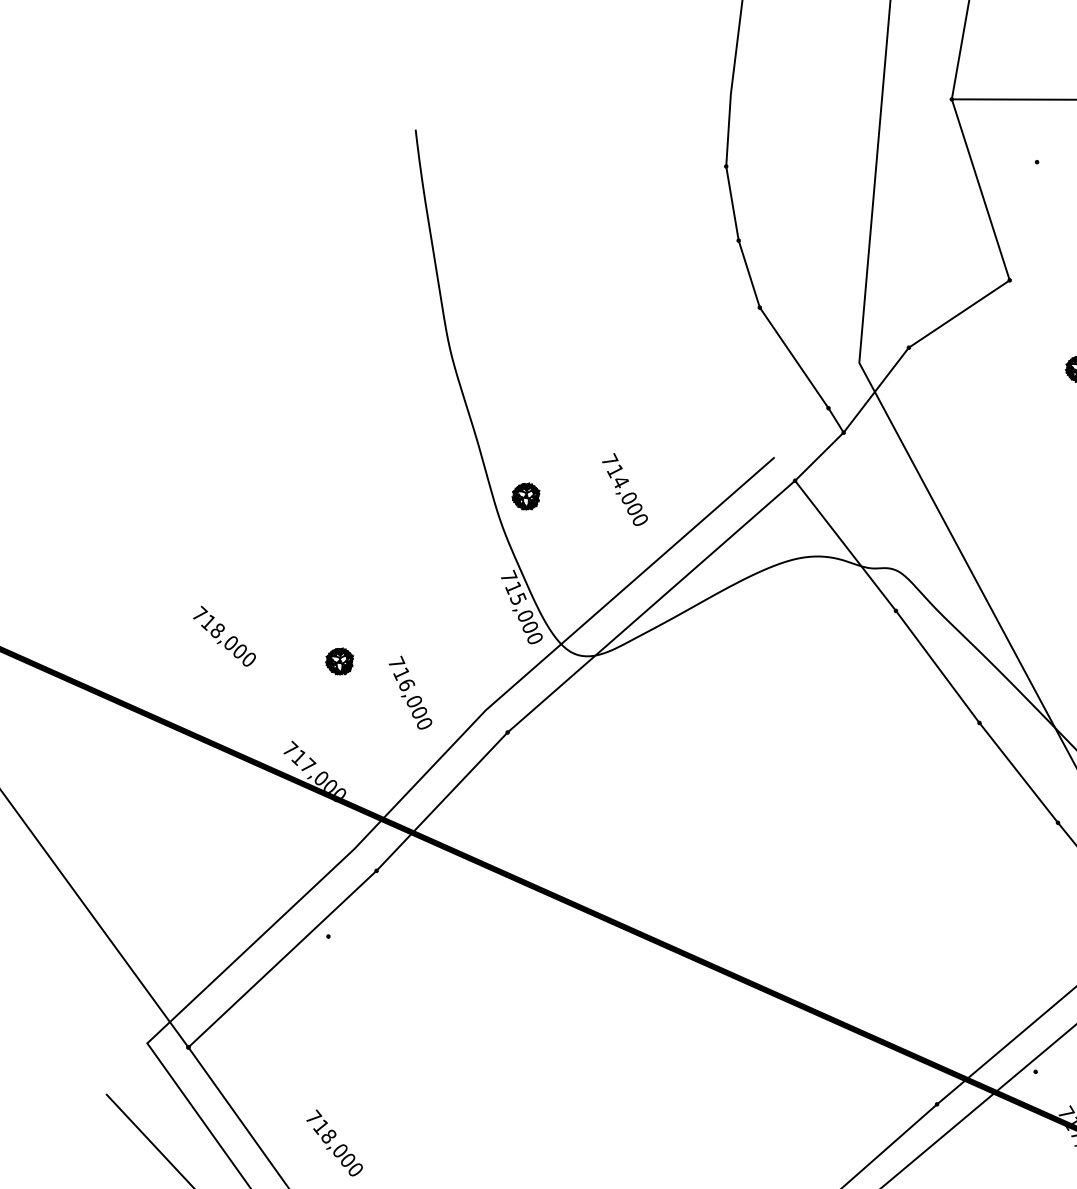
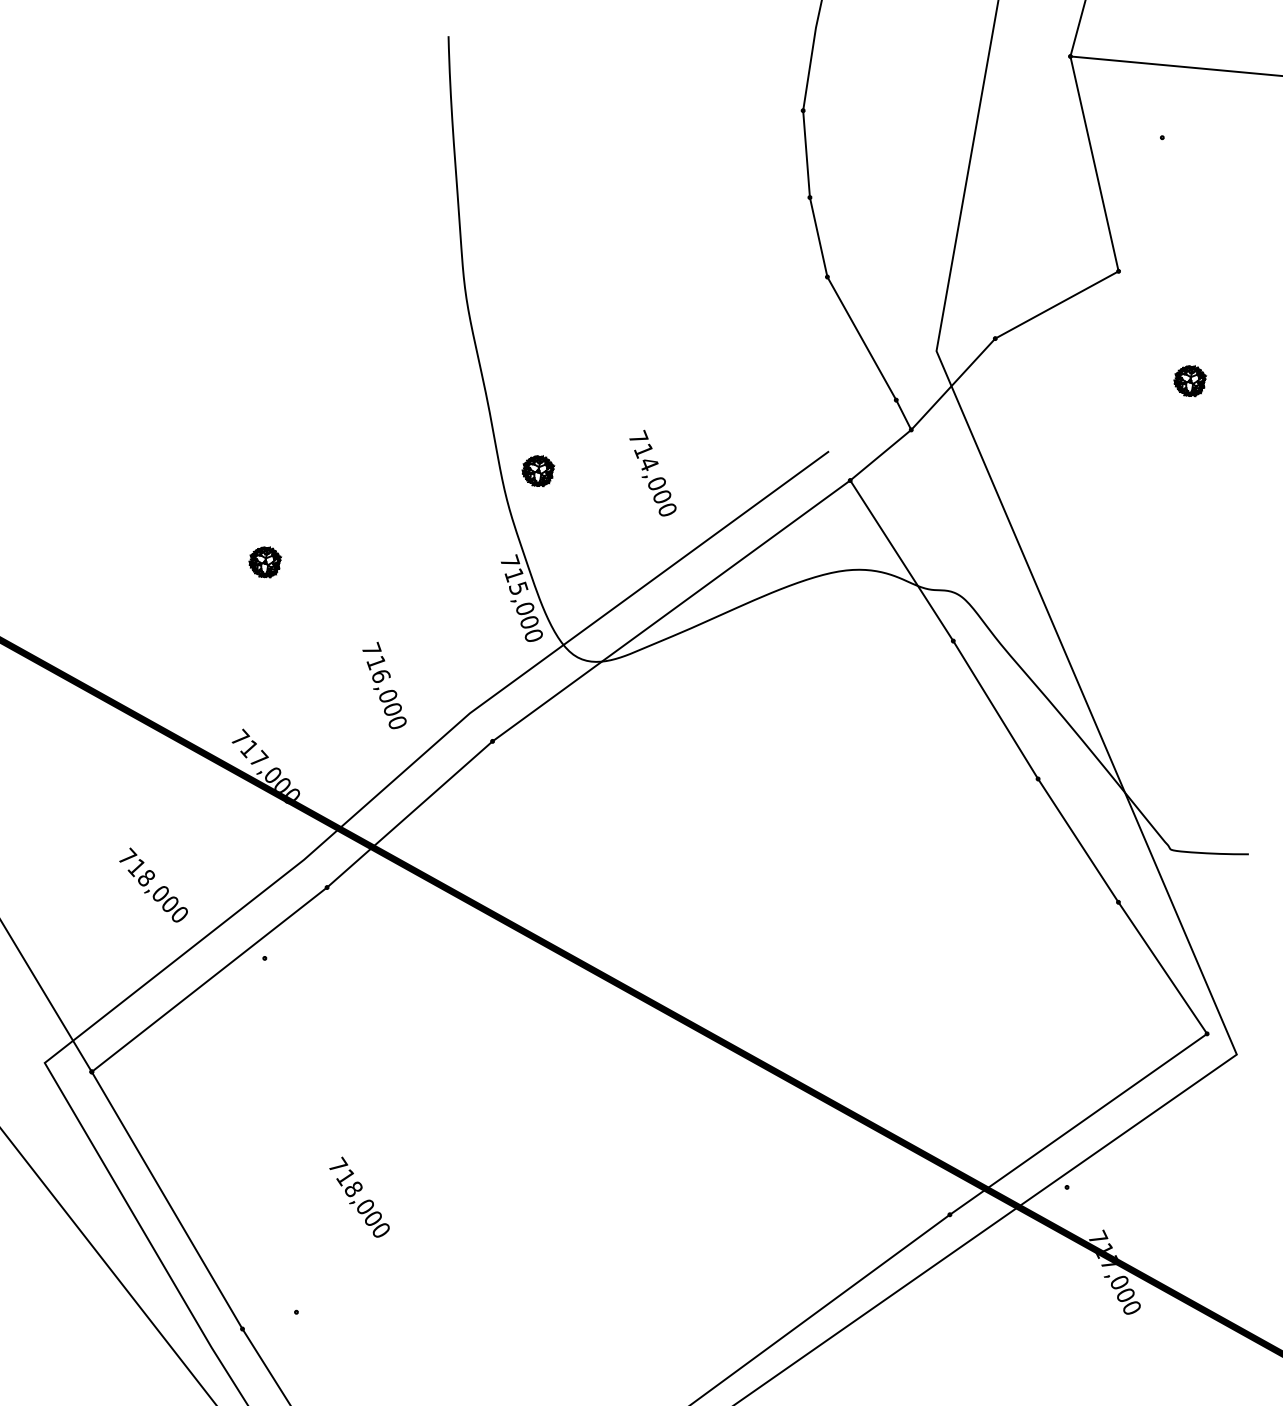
text: (224, 635) -> (153, 884), moved
part: (340, 661) -> (265, 562), moved
text: (334, 1142) -> (359, 1196), moved

